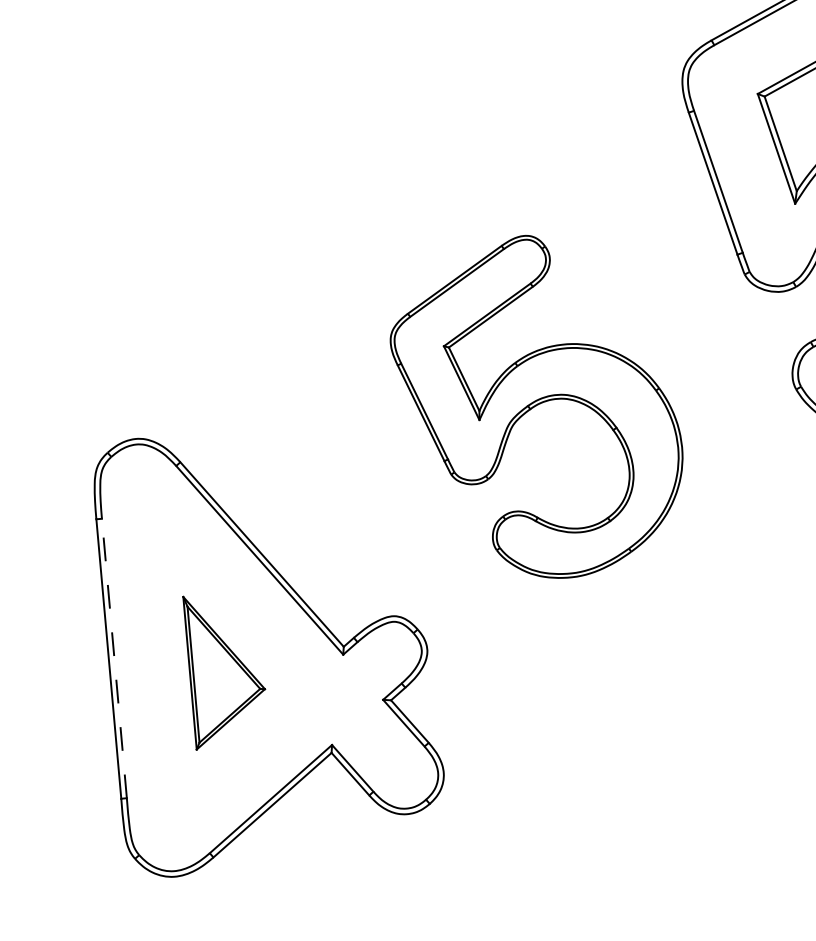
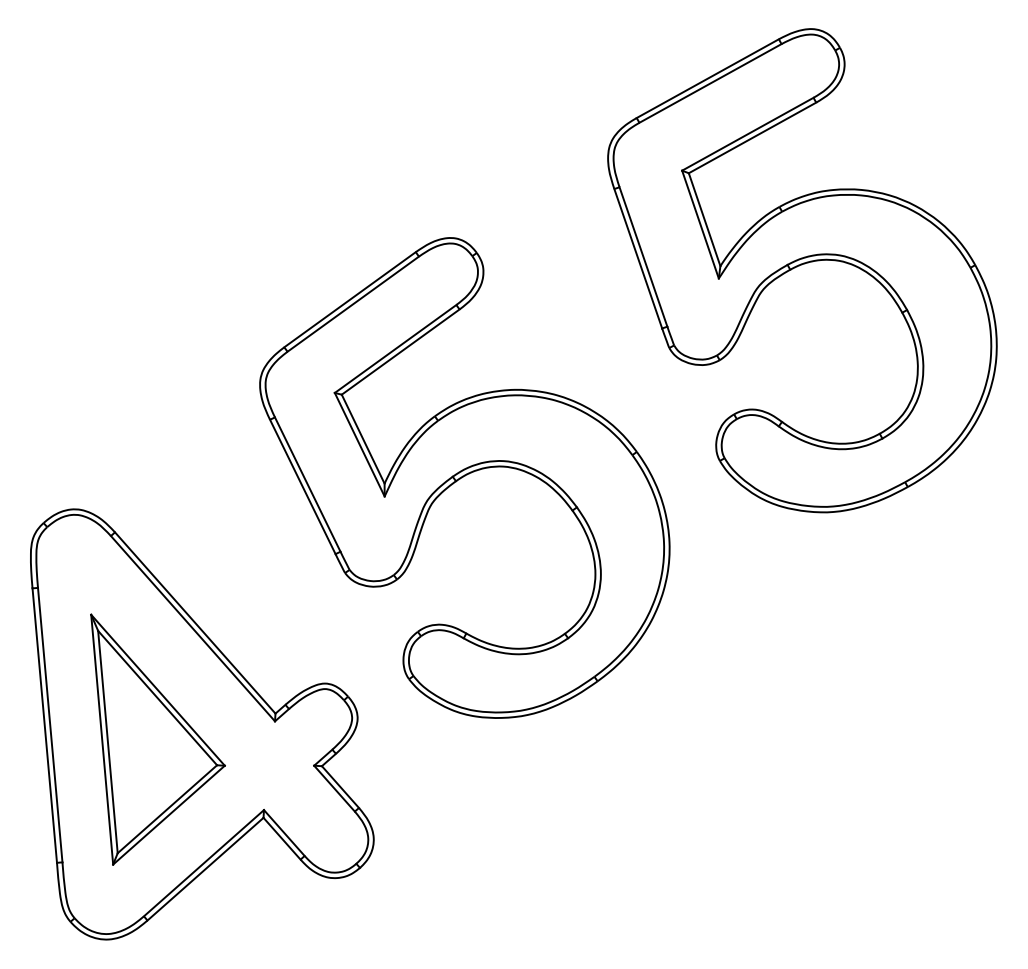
part: (536, 406) -> (464, 477), size x1.43
line: (114, 658) -> (50, 725), dashed -> solid
part: (223, 673) -> (157, 739), size x1.67

